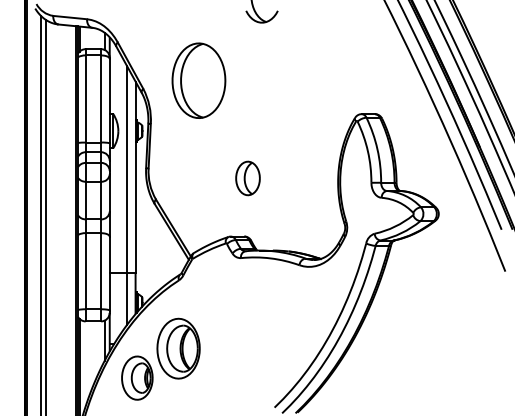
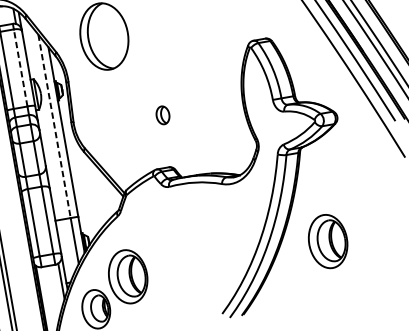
line: (101, 99) -> (21, 68), solid -> dashed
line: (126, 169) -> (54, 126), solid -> dashed
part: (247, 178) -> (162, 115), size x0.6
part: (404, 348) -> (327, 241), added

